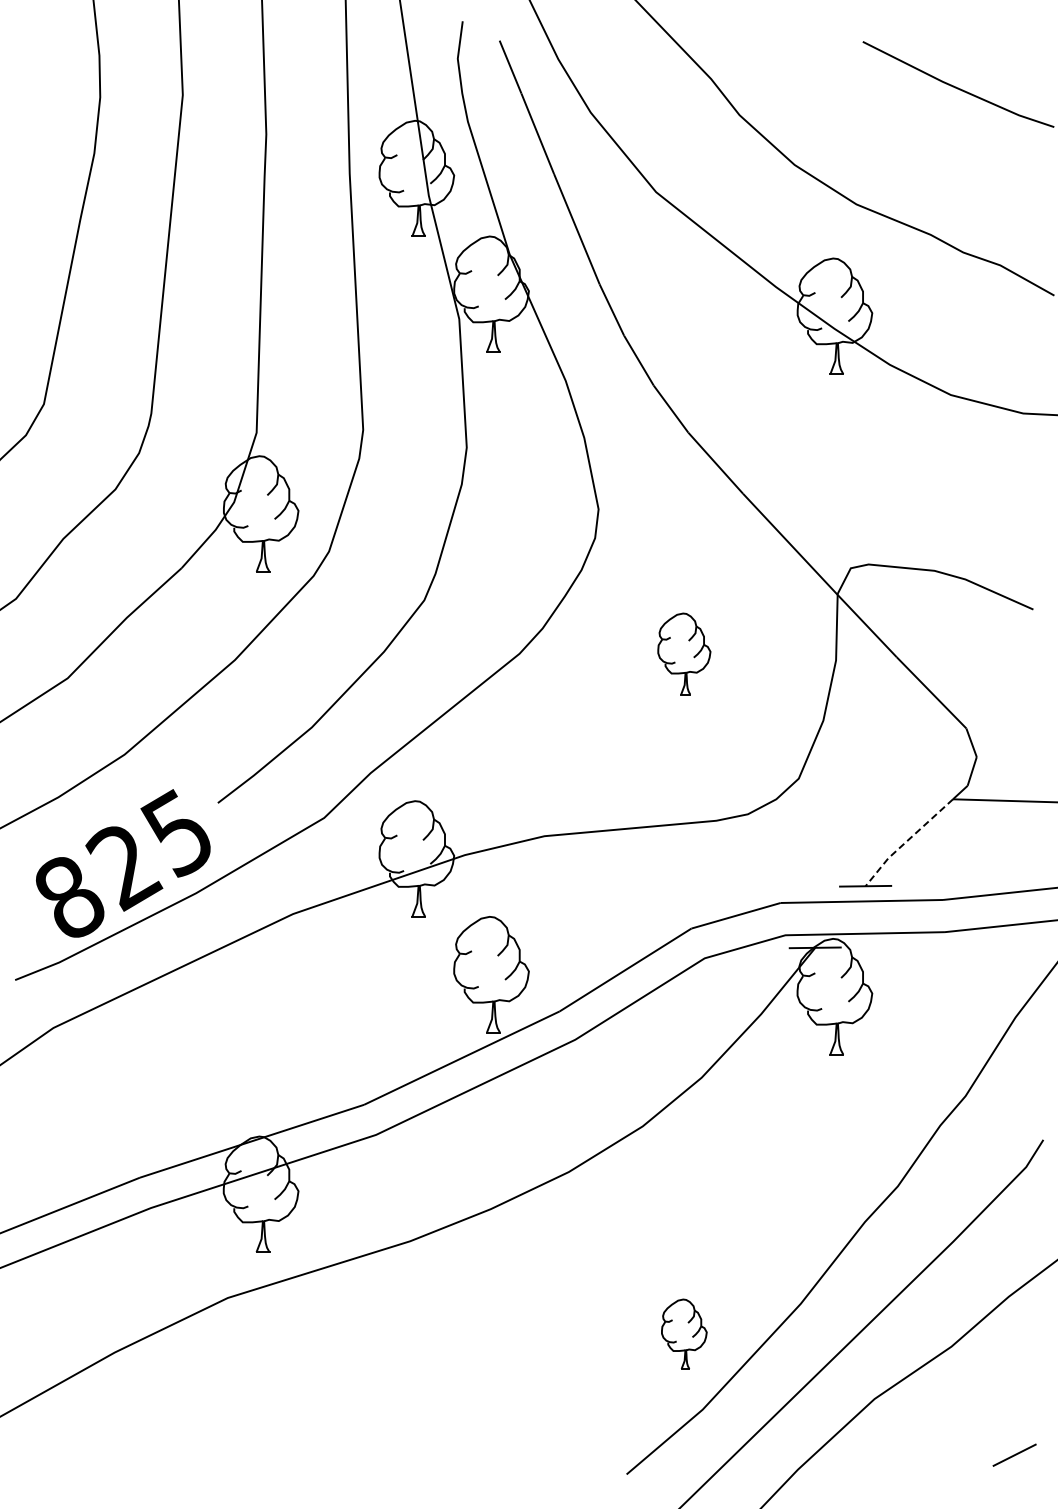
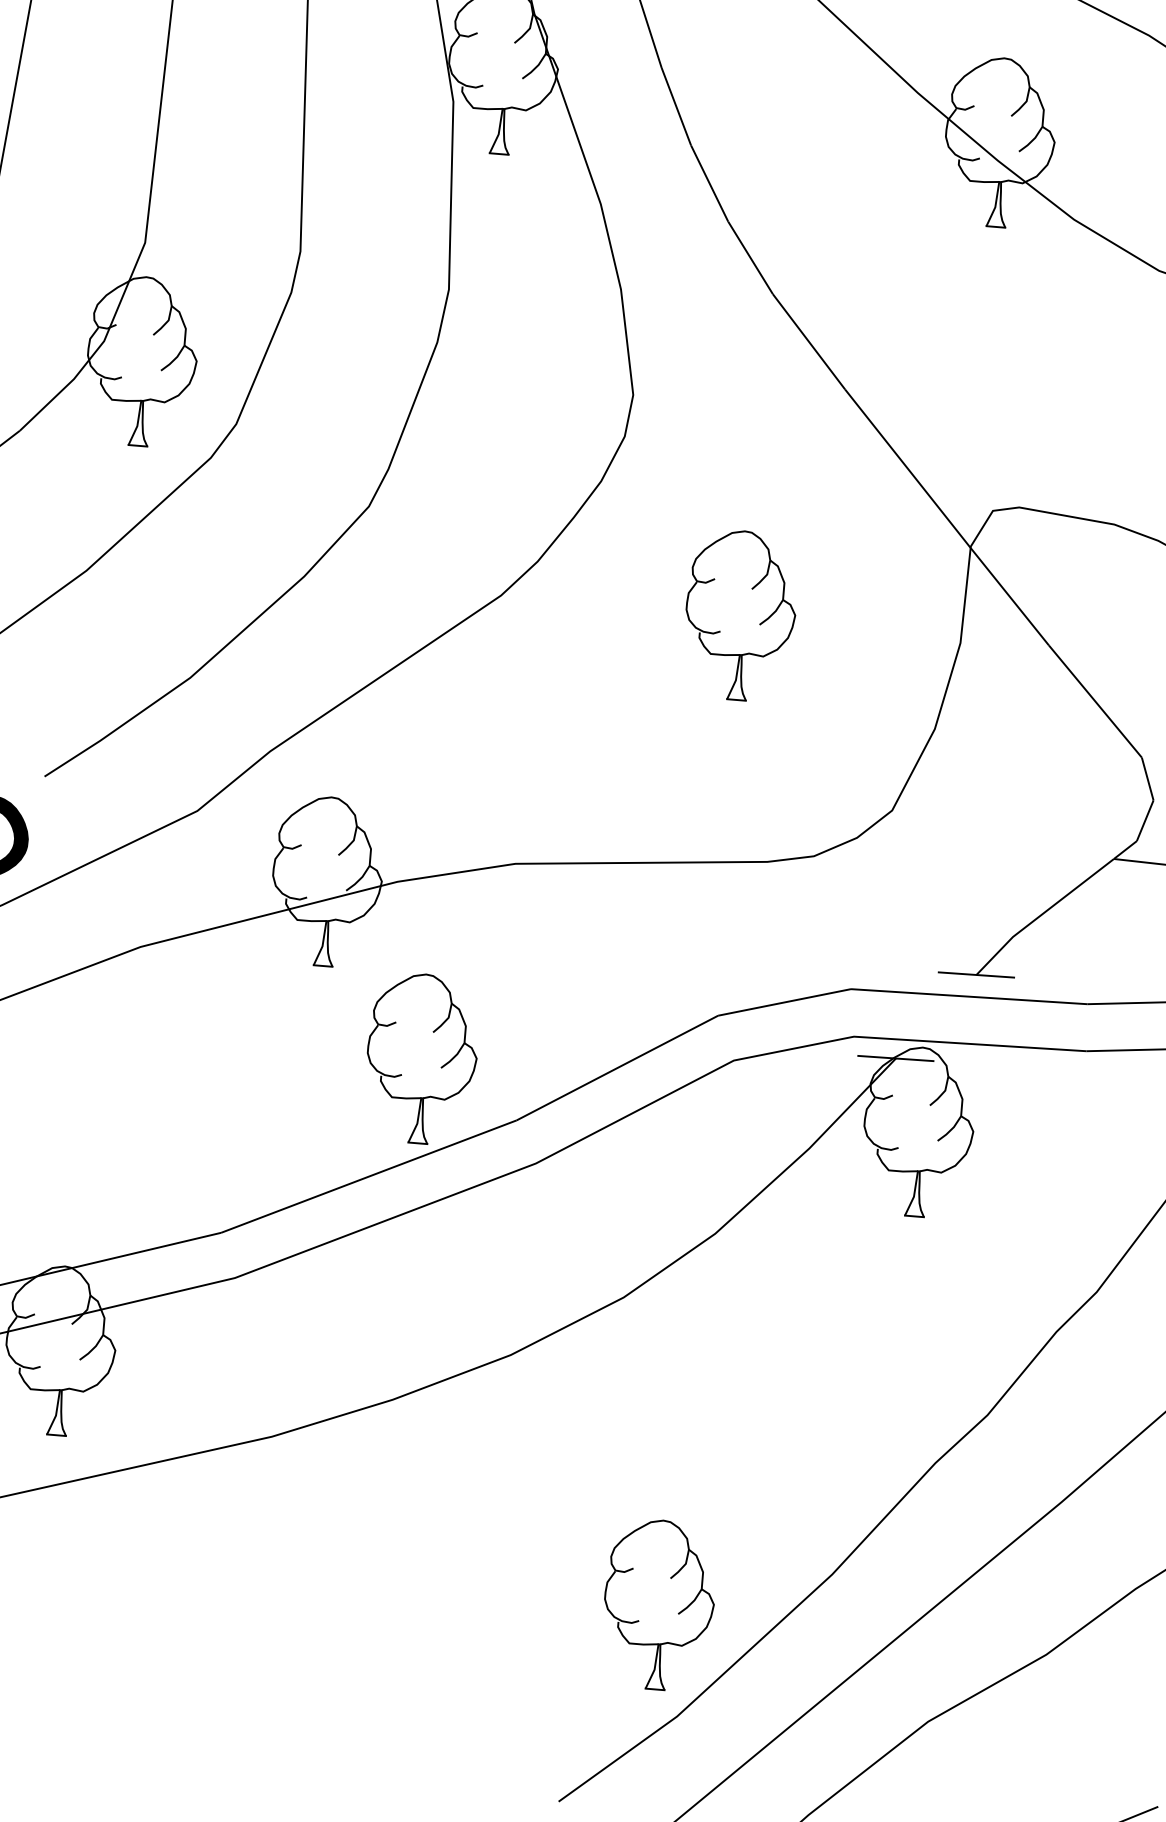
part: (684, 653) -> (740, 614), size x1.43
line: (906, 841) -> (1041, 914), dashed -> solid
part: (684, 1333) -> (659, 1603), size x1.67

